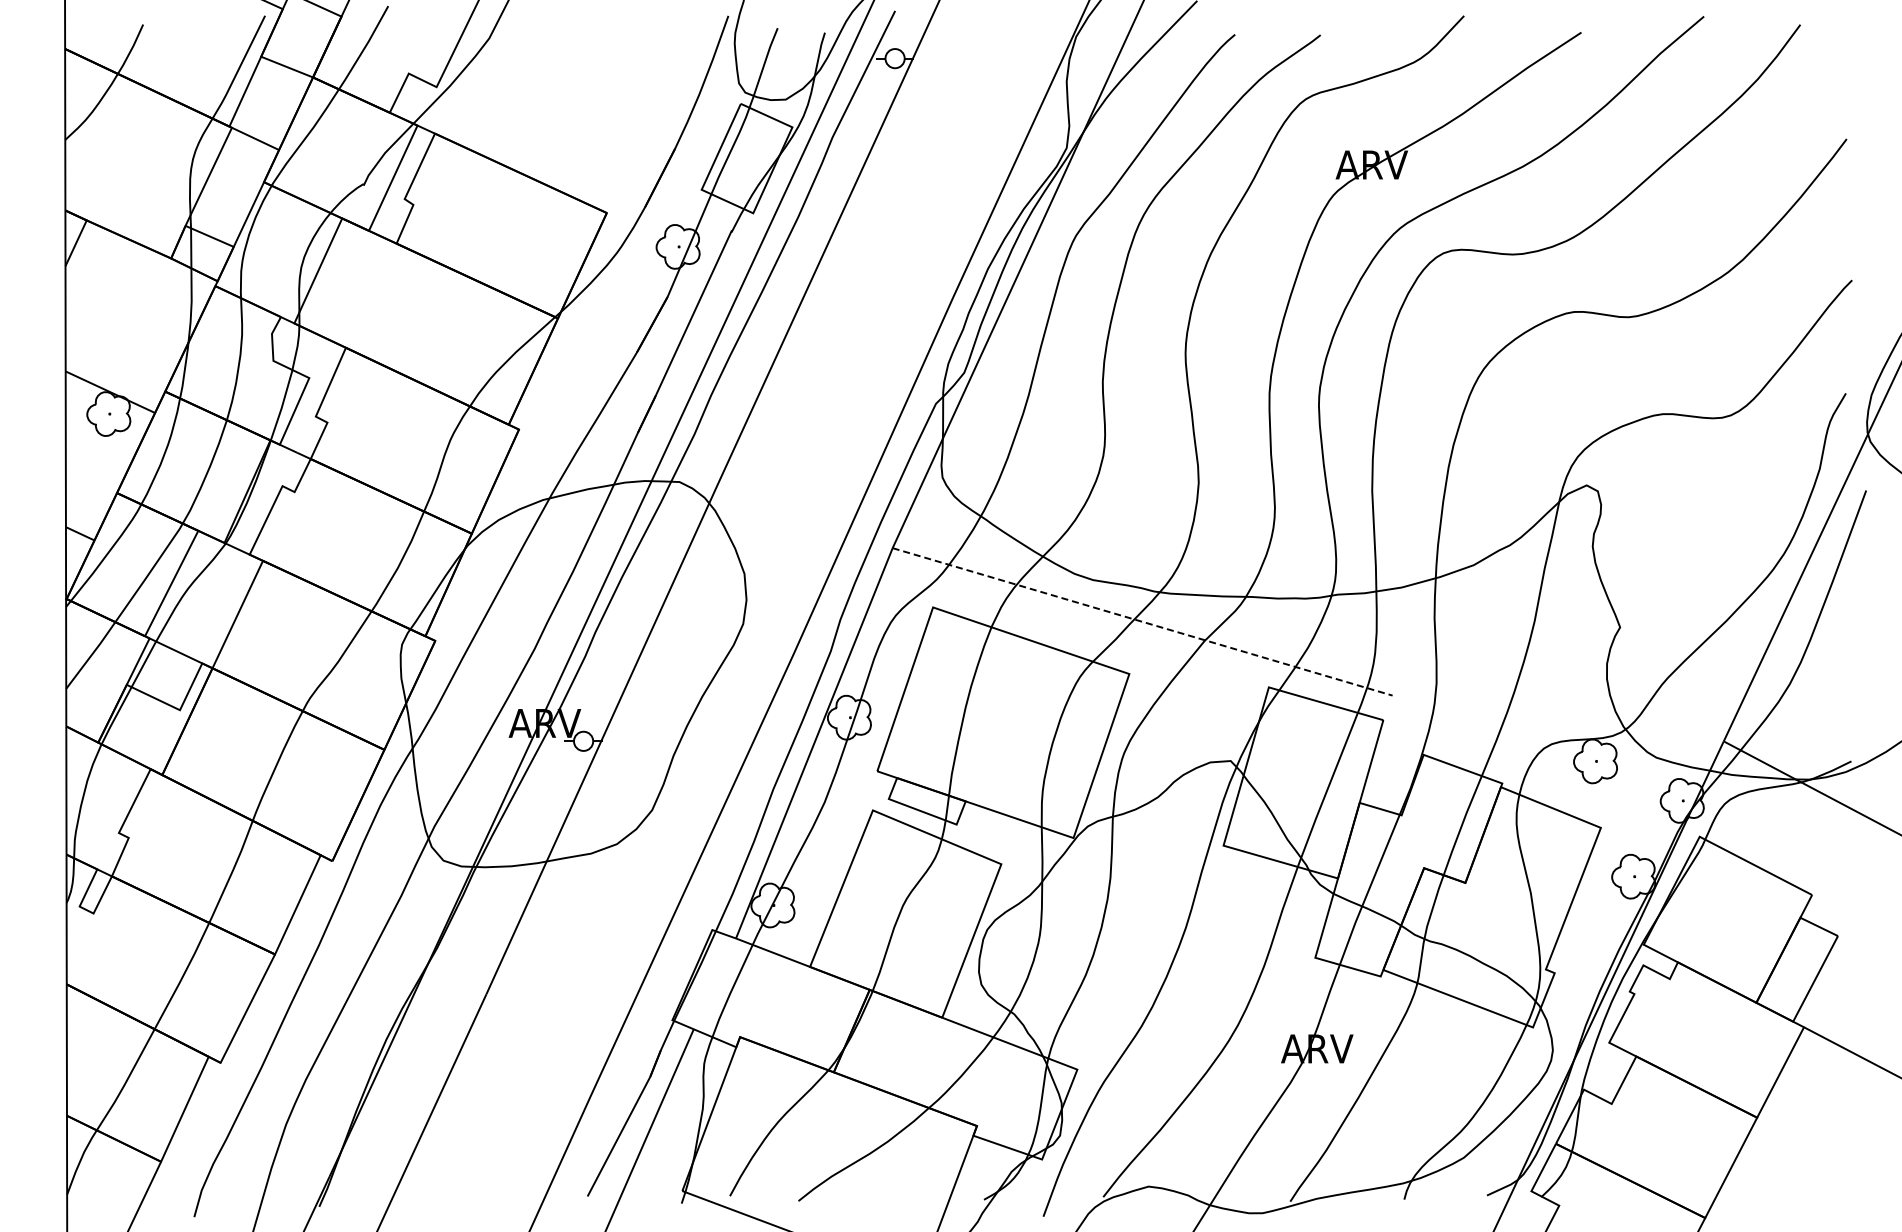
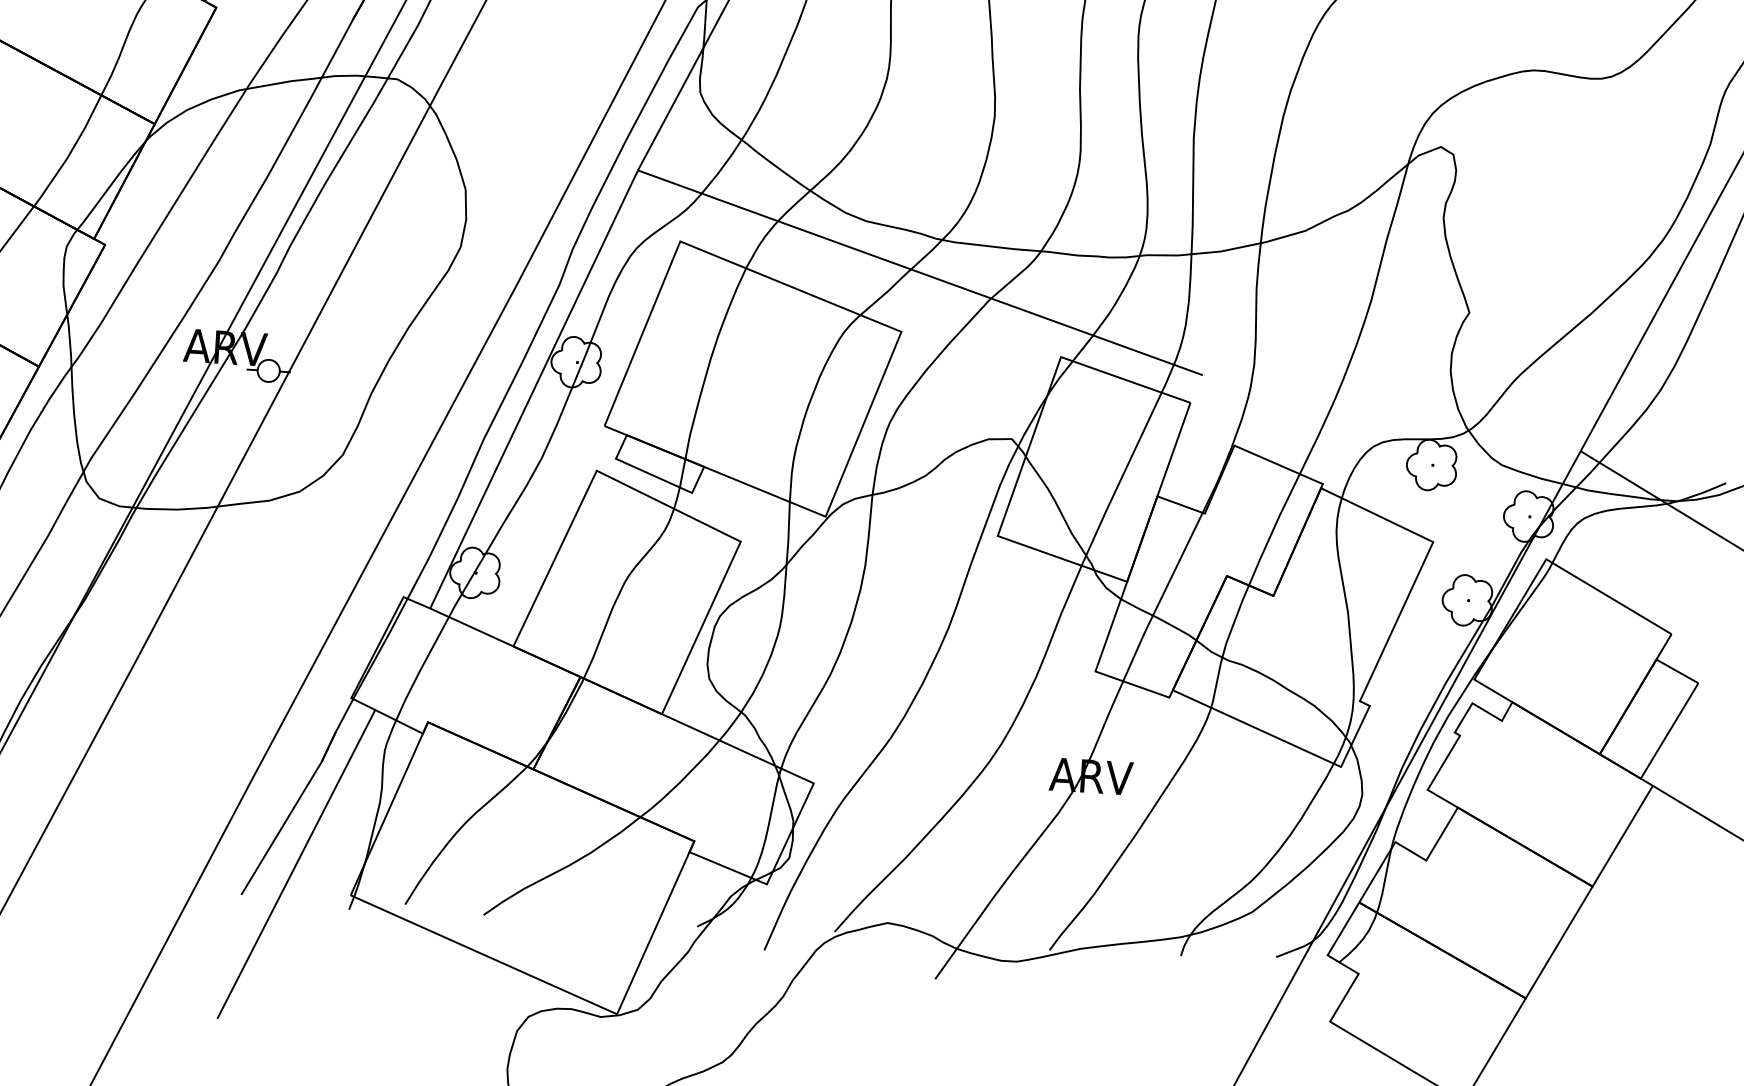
line: (1142, 621) -> (920, 272), dashed -> solid

